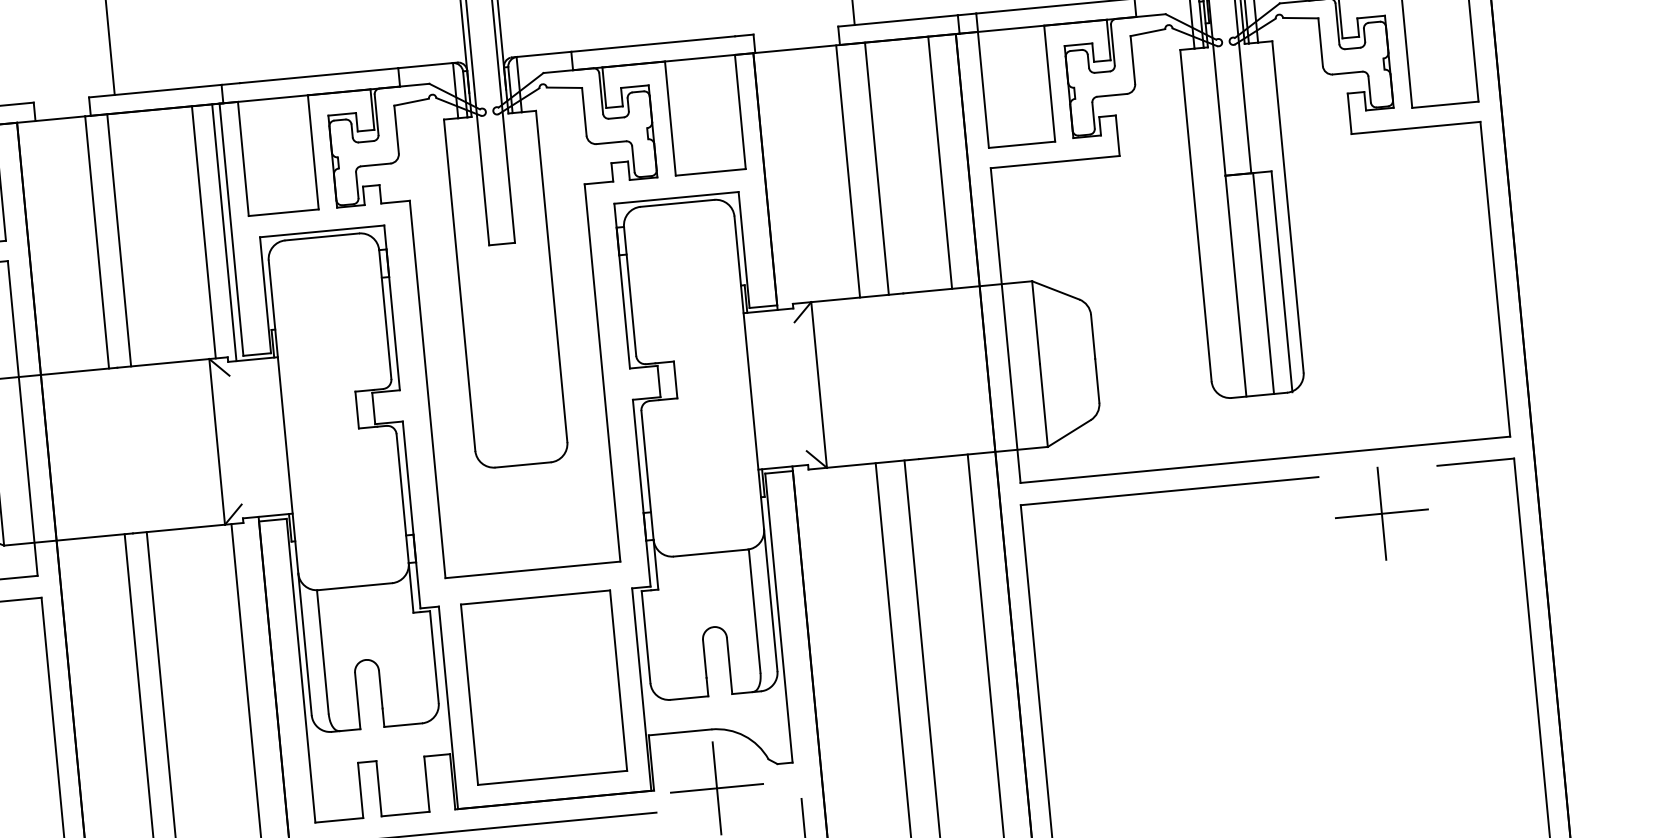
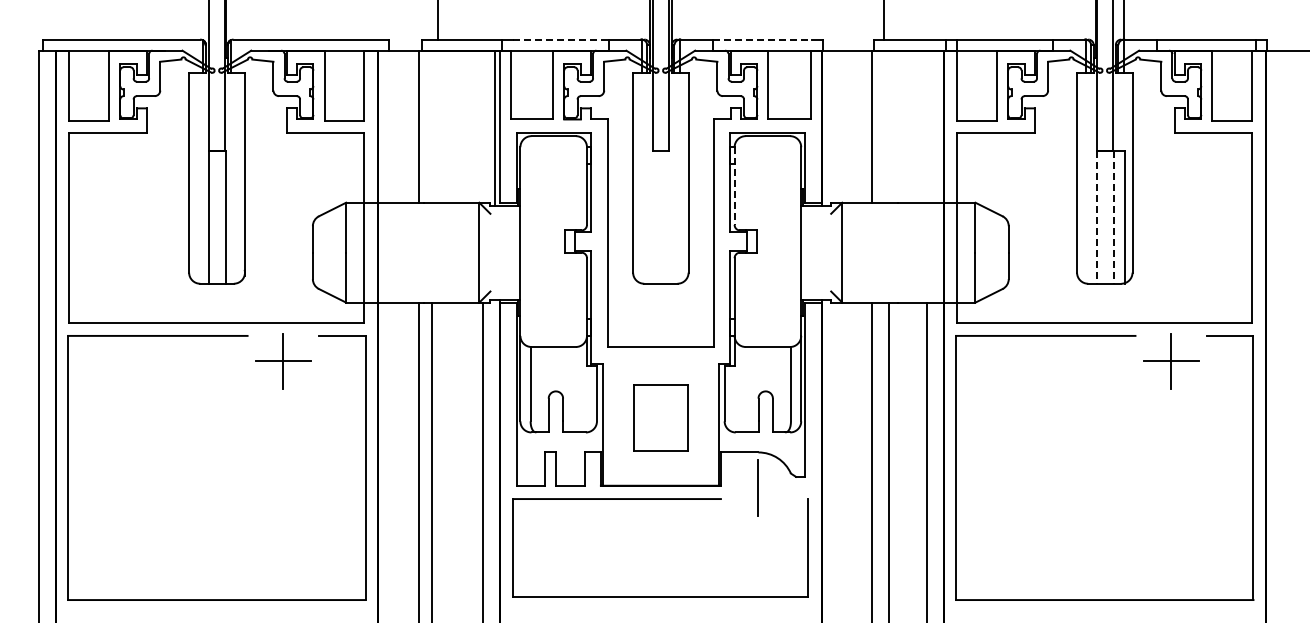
line: (653, 43) -> (762, 39), solid -> dashed
line: (318, 75) -> (560, 39), solid -> dashed
line: (940, 162) -> (927, 126), removed
line: (877, 168) -> (889, 126), removed
line: (204, 231) -> (483, 126), removed
line: (119, 239) -> (432, 126), removed
line: (1263, 284) -> (1113, 217), solid -> dashed
line: (1235, 286) -> (1096, 217), solid -> dashed
line: (629, 292) -> (734, 186), solid -> dashed
part: (543, 686) -> (660, 417), size x0.6
line: (716, 787) -> (758, 487), removed

